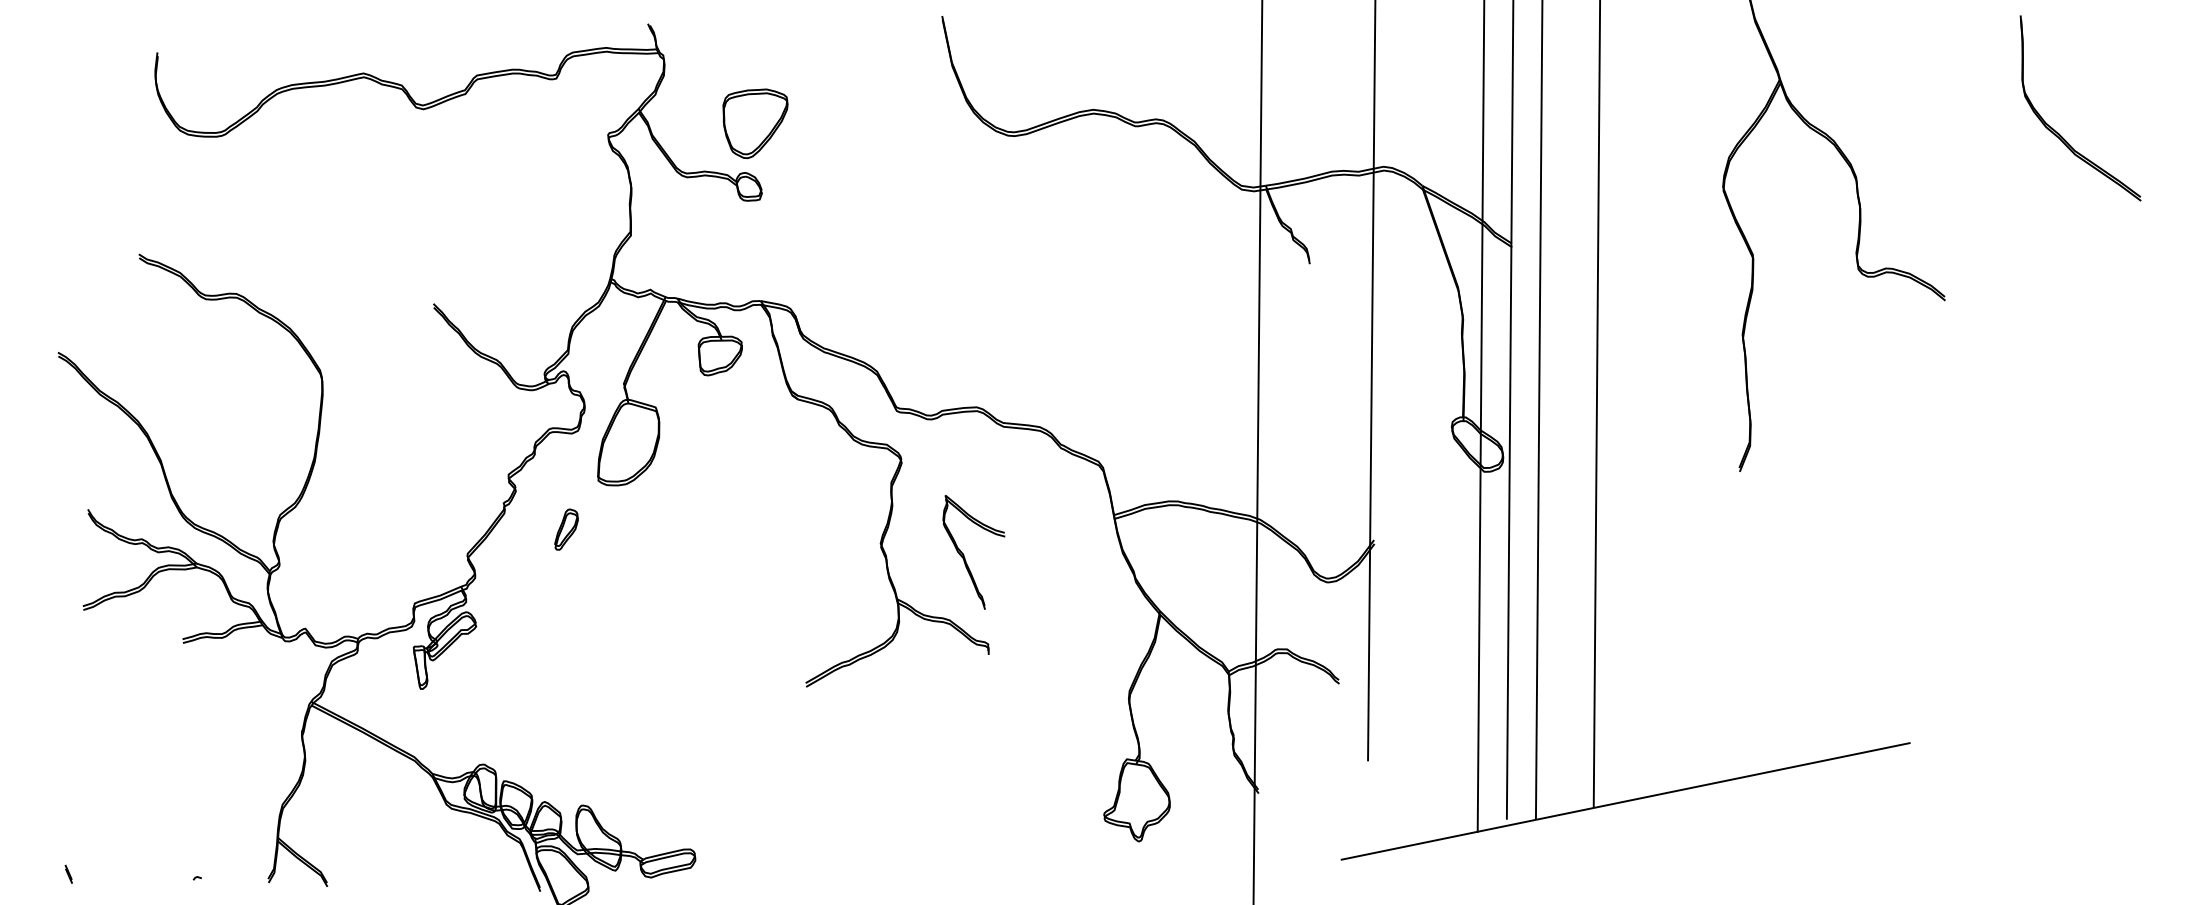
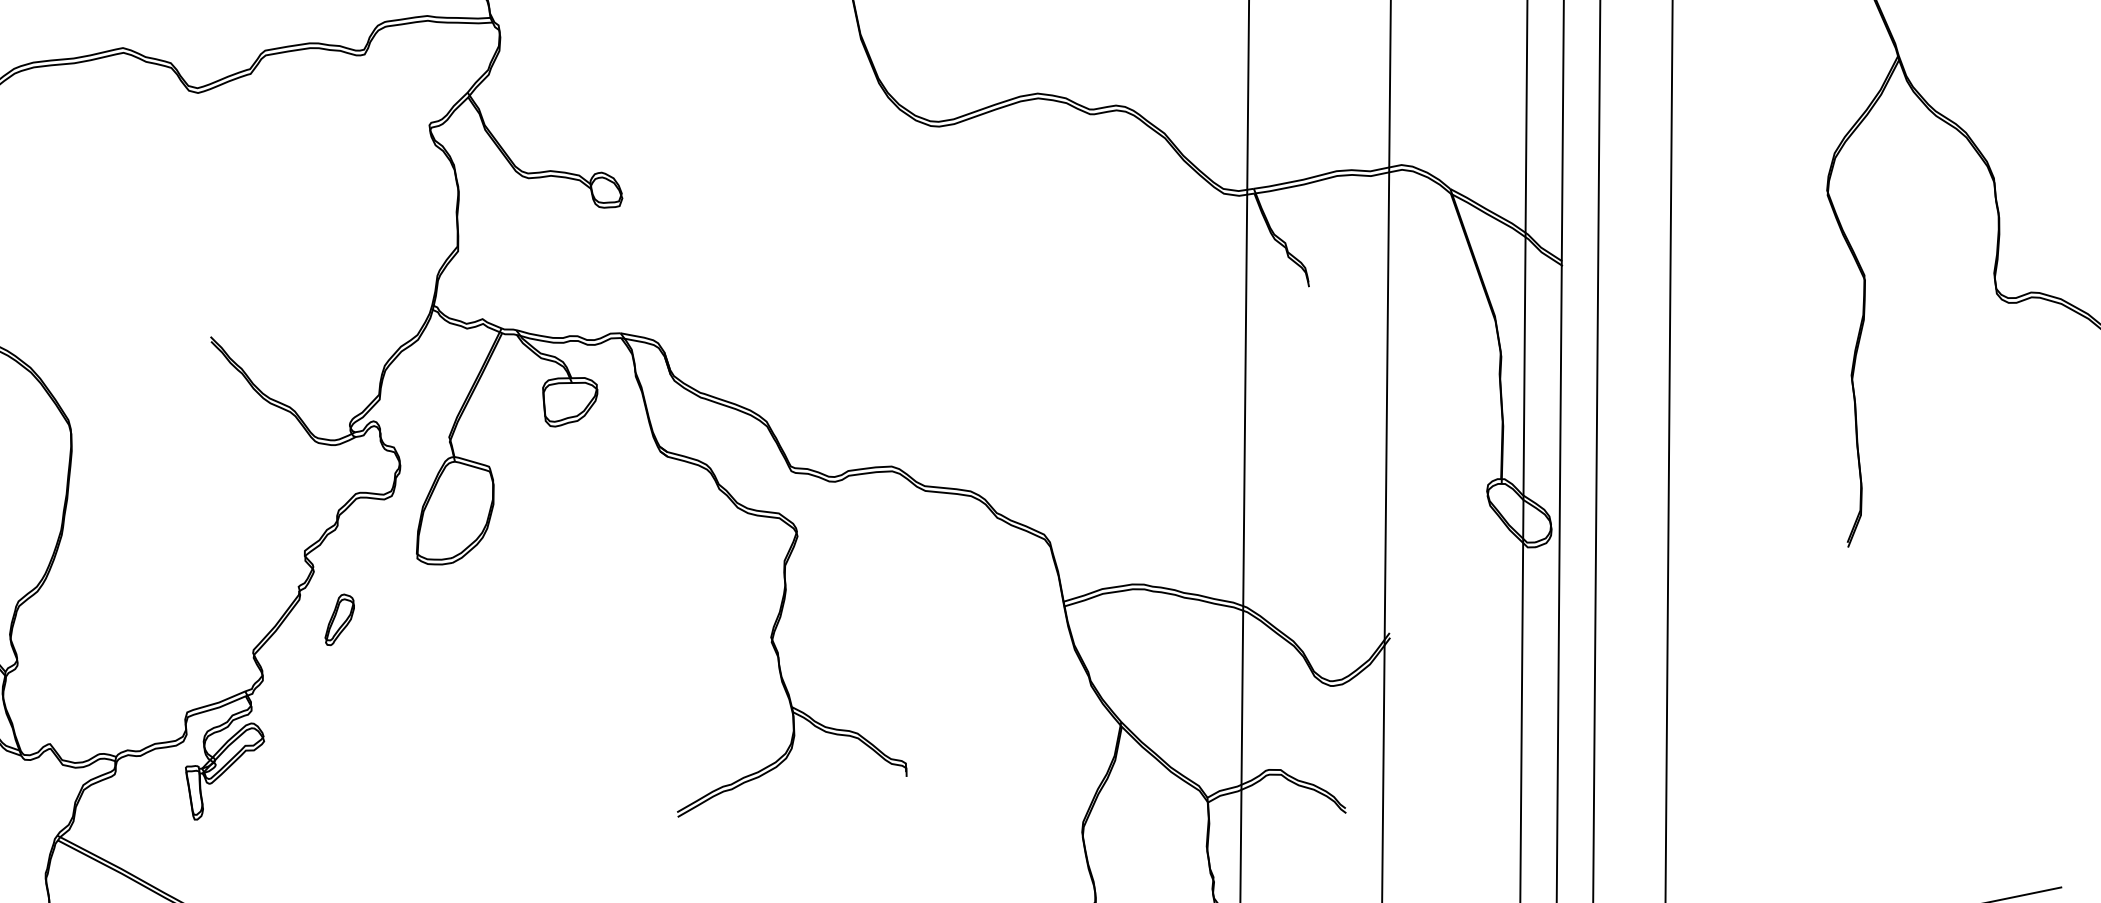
part: (755, 123) -> (614, 110), removed
part: (566, 529) -> (339, 619), moved
part: (964, 554) -> (876, 651), removed

